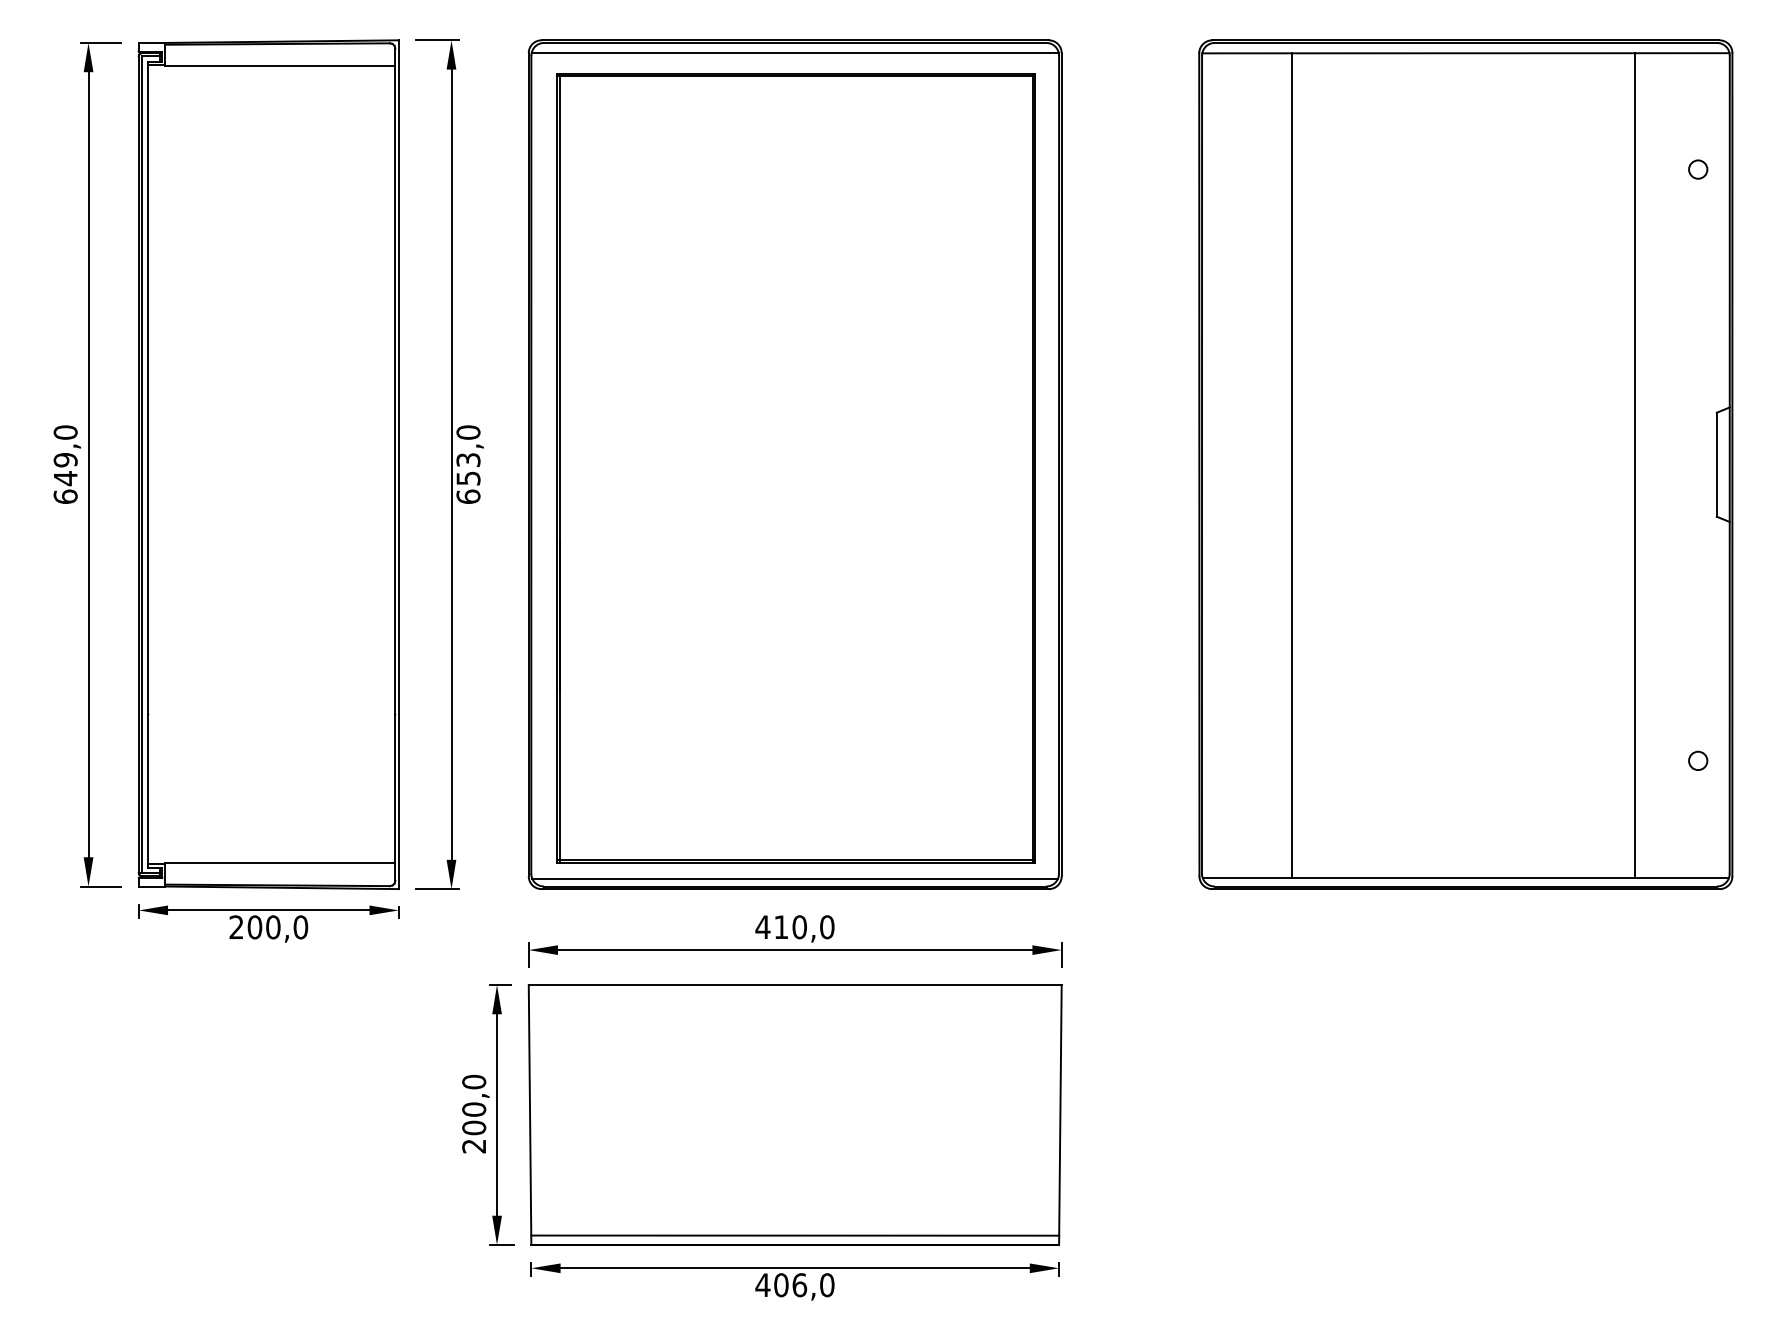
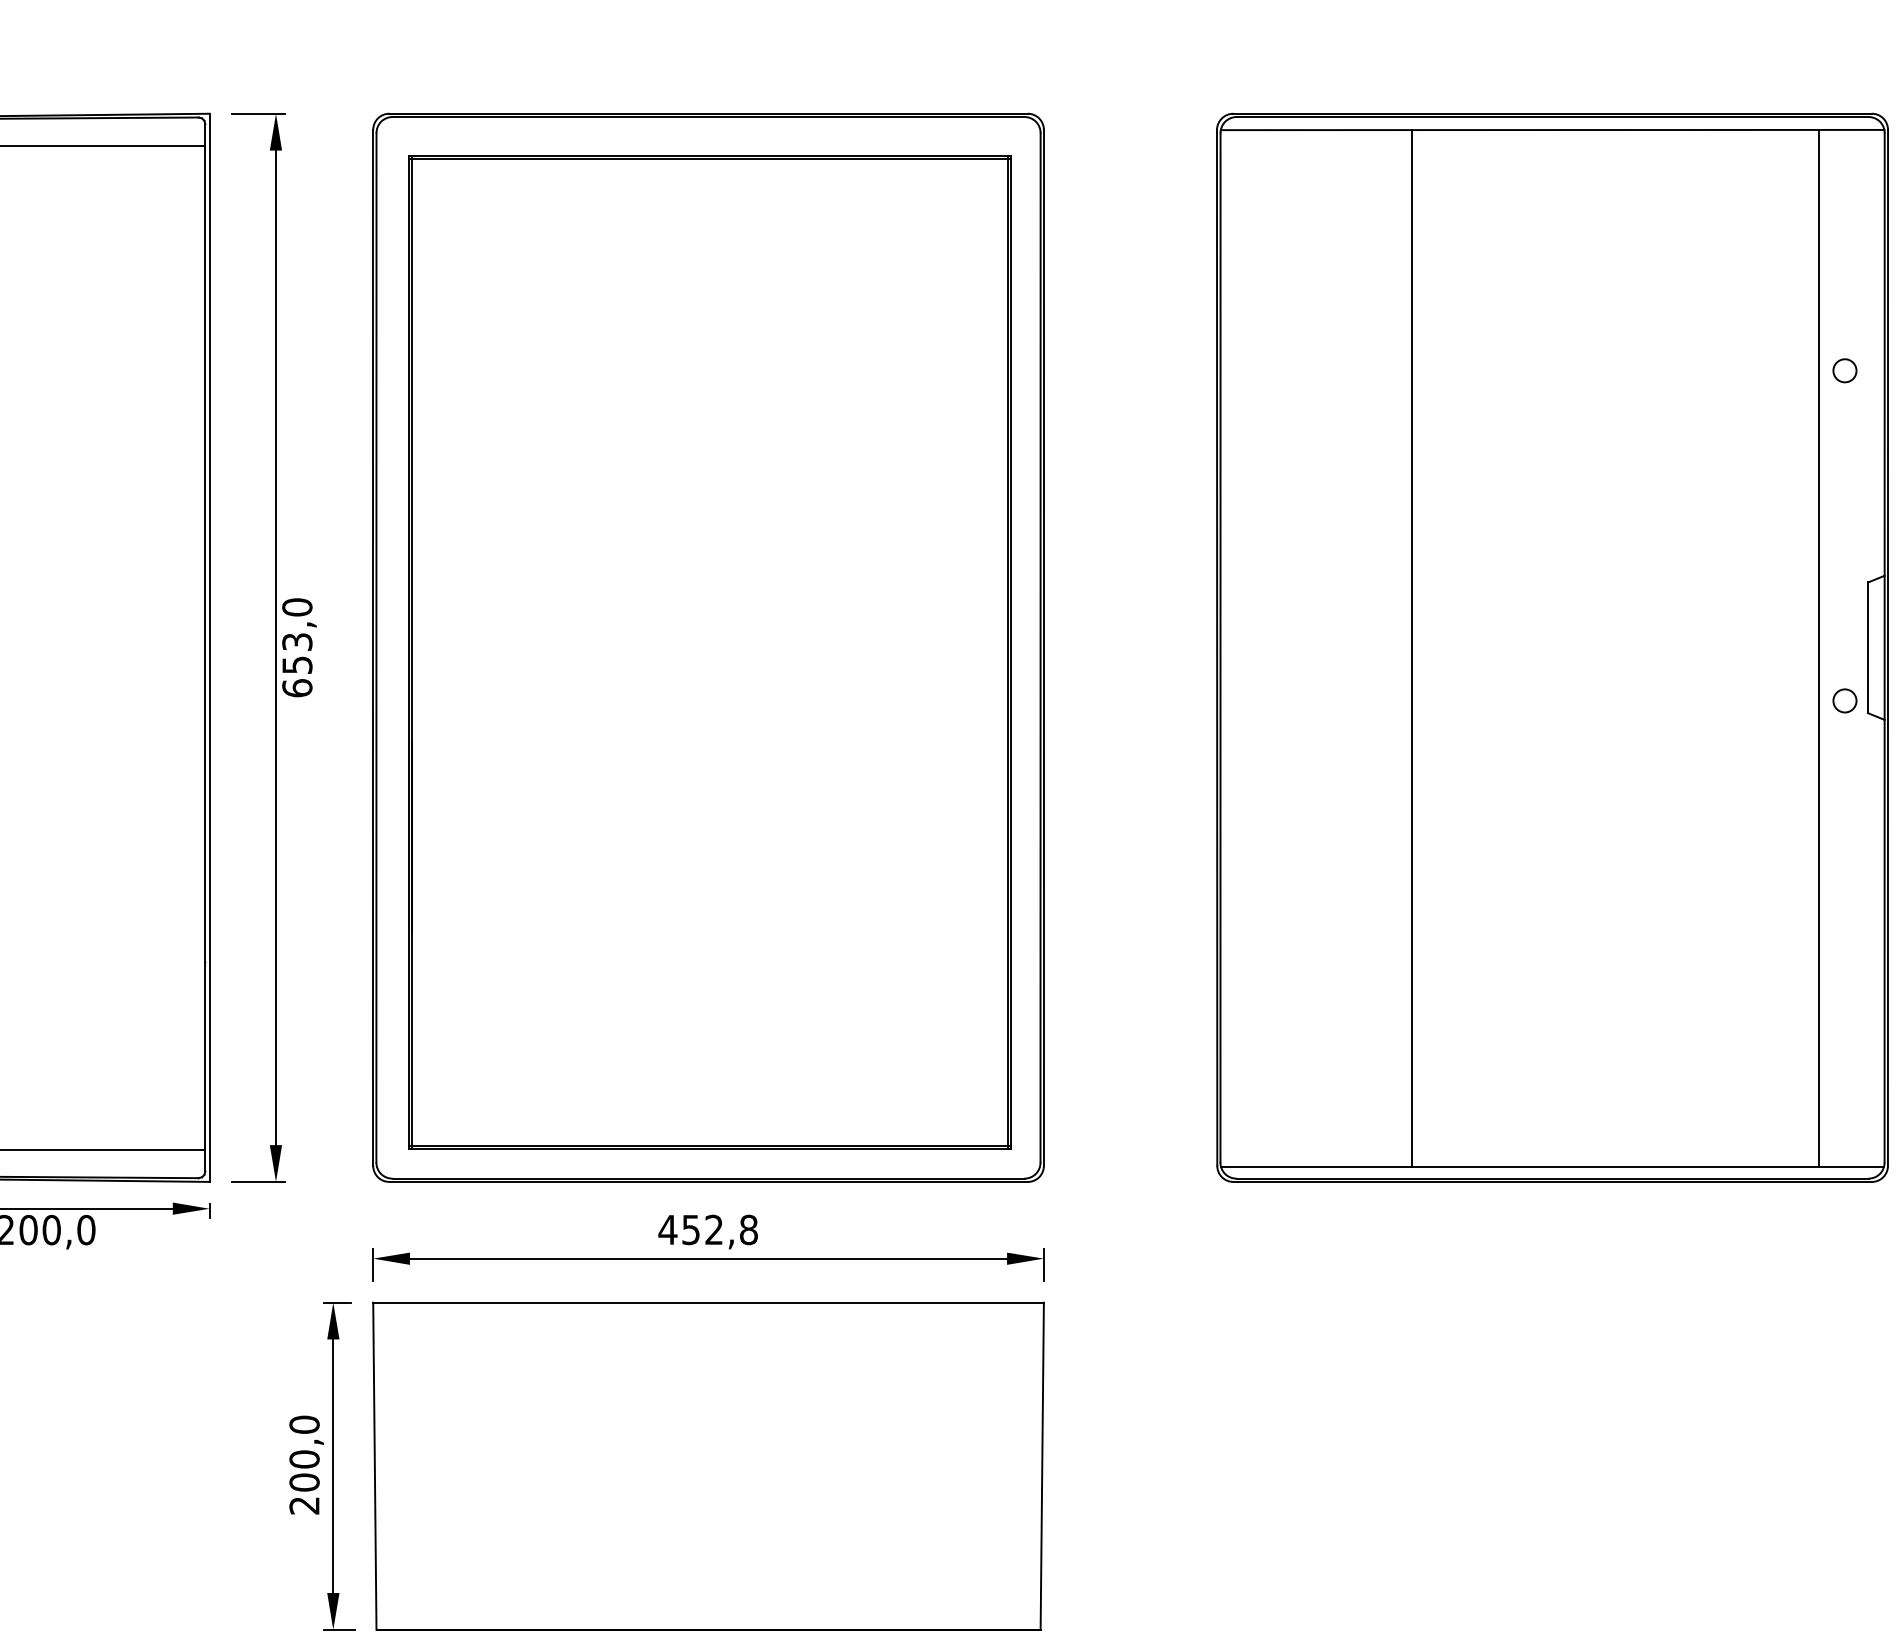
line: (794, 53) -> (707, 130), removed
circle: (1698, 169) -> (1845, 370), moved
line: (1292, 465) -> (1412, 648), moved
line: (1635, 465) -> (1818, 648), moved
circle: (1698, 760) -> (1845, 700), moved
line: (795, 878) -> (708, 1168), removed
text: (804, 927) -> (720, 1230), 410,0 -> 452,8
line: (795, 1235) -> (708, 1617), removed

